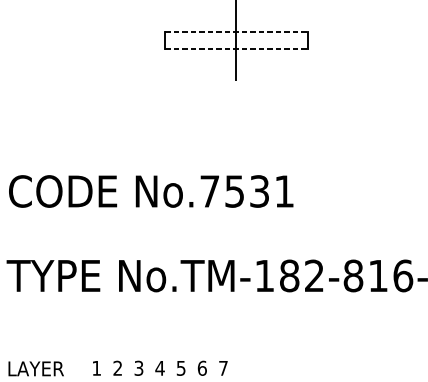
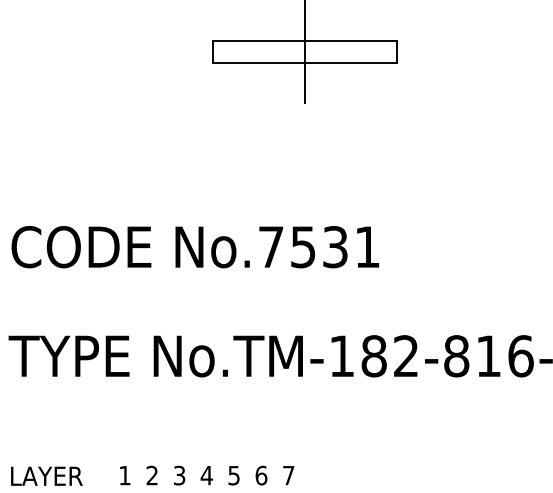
line: (236, 32) -> (305, 41), dashed -> solid
line: (236, 49) -> (305, 63), dashed -> solid

